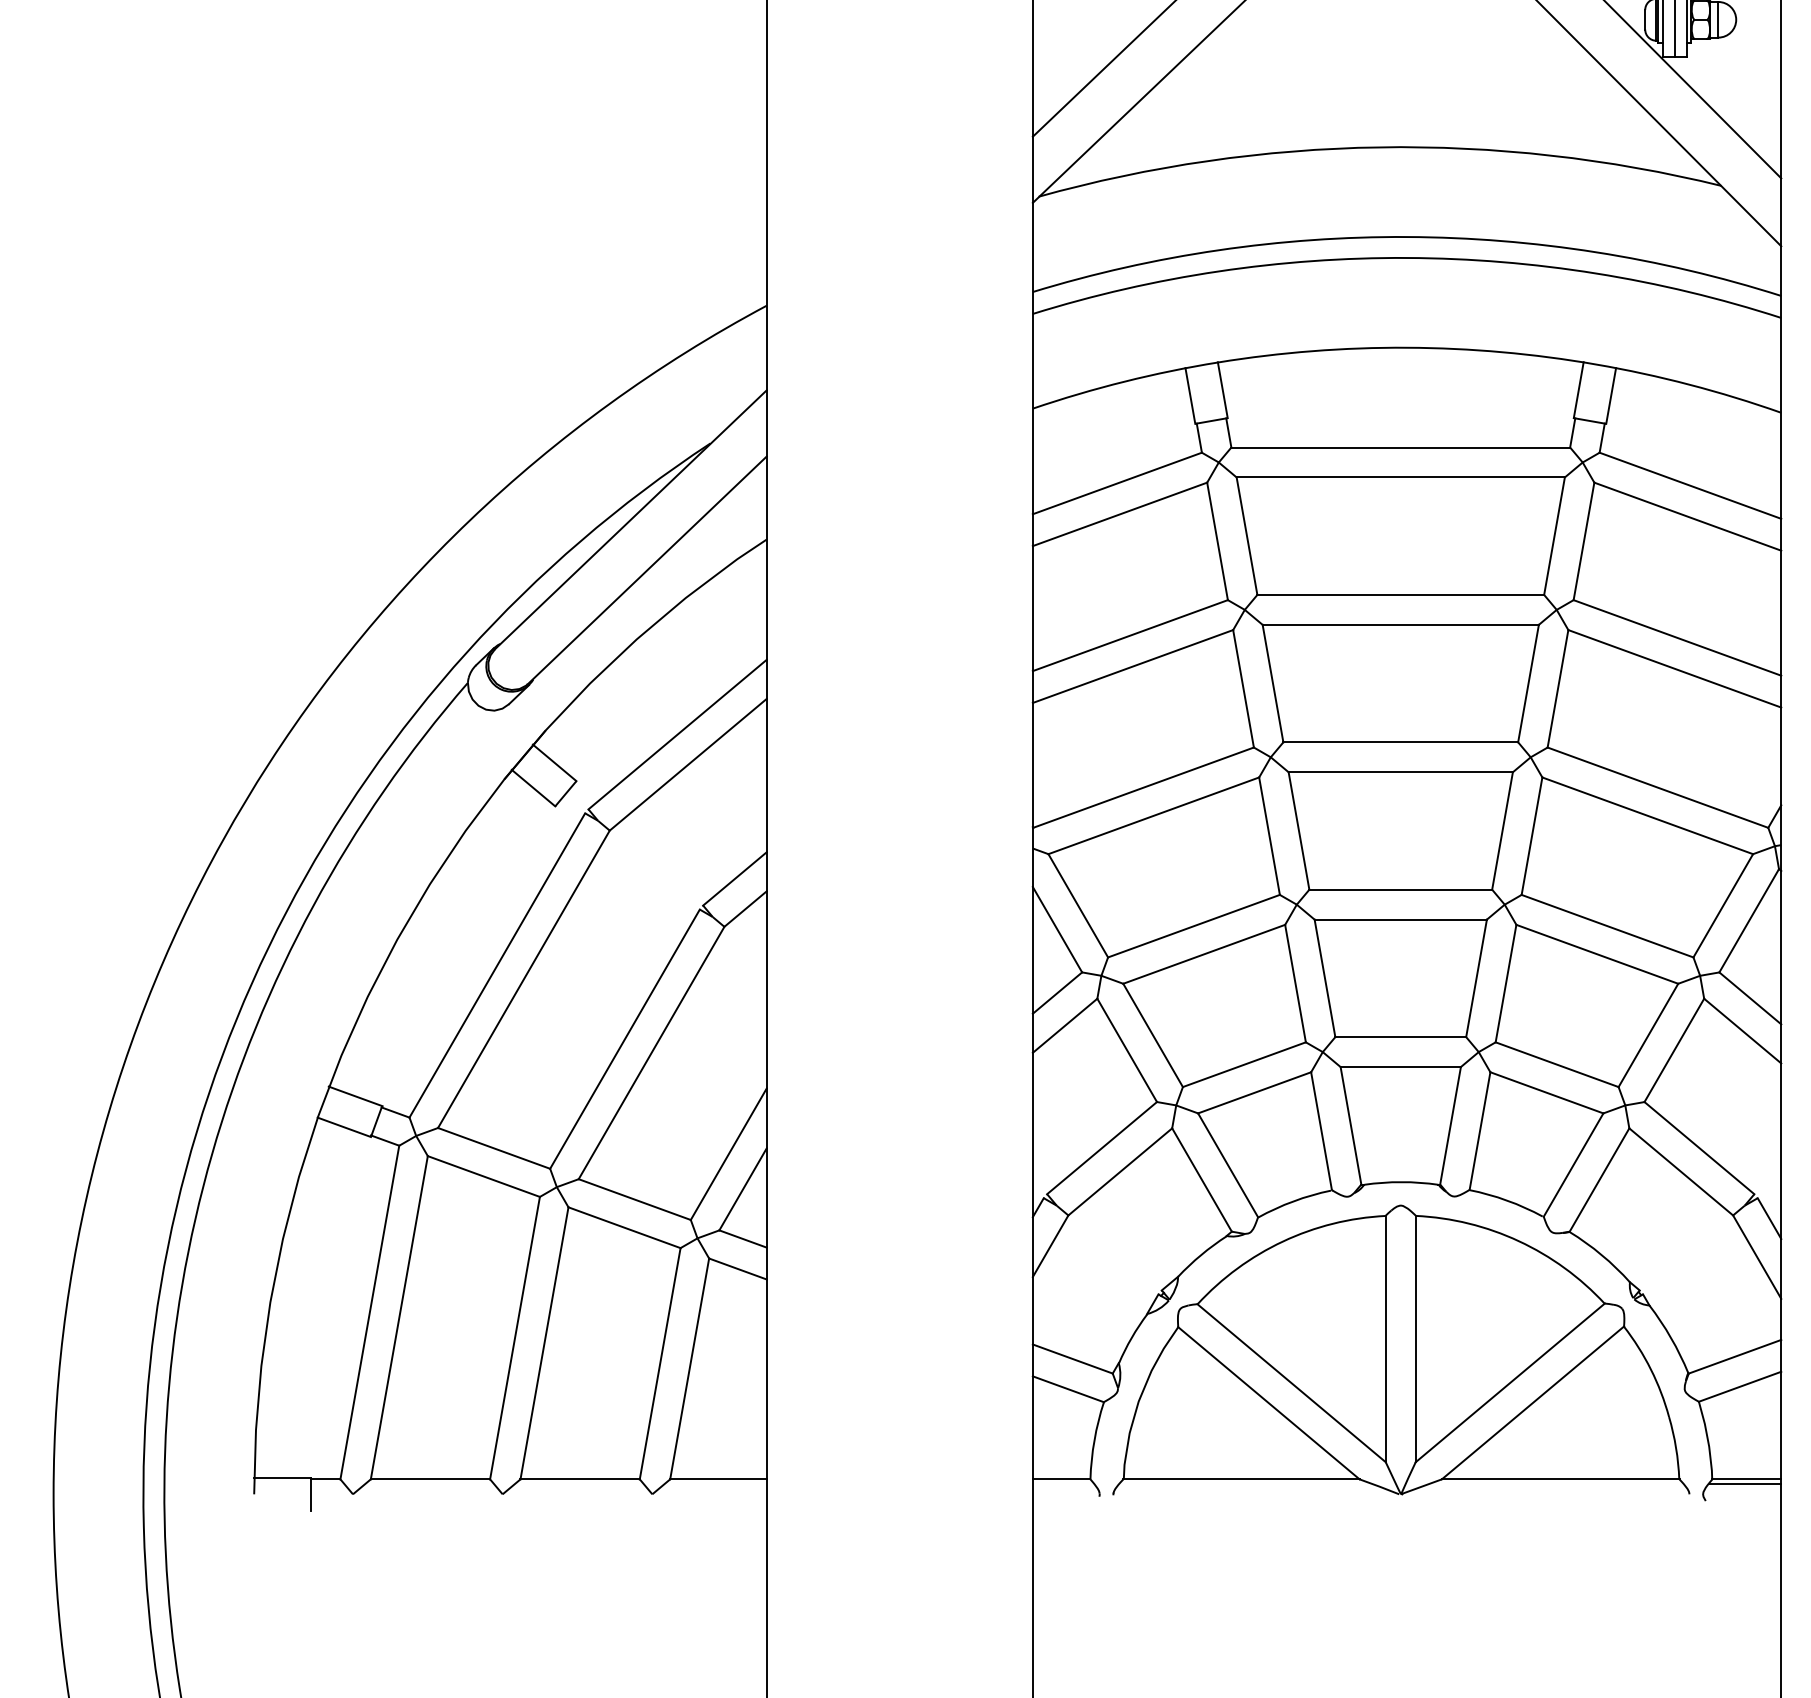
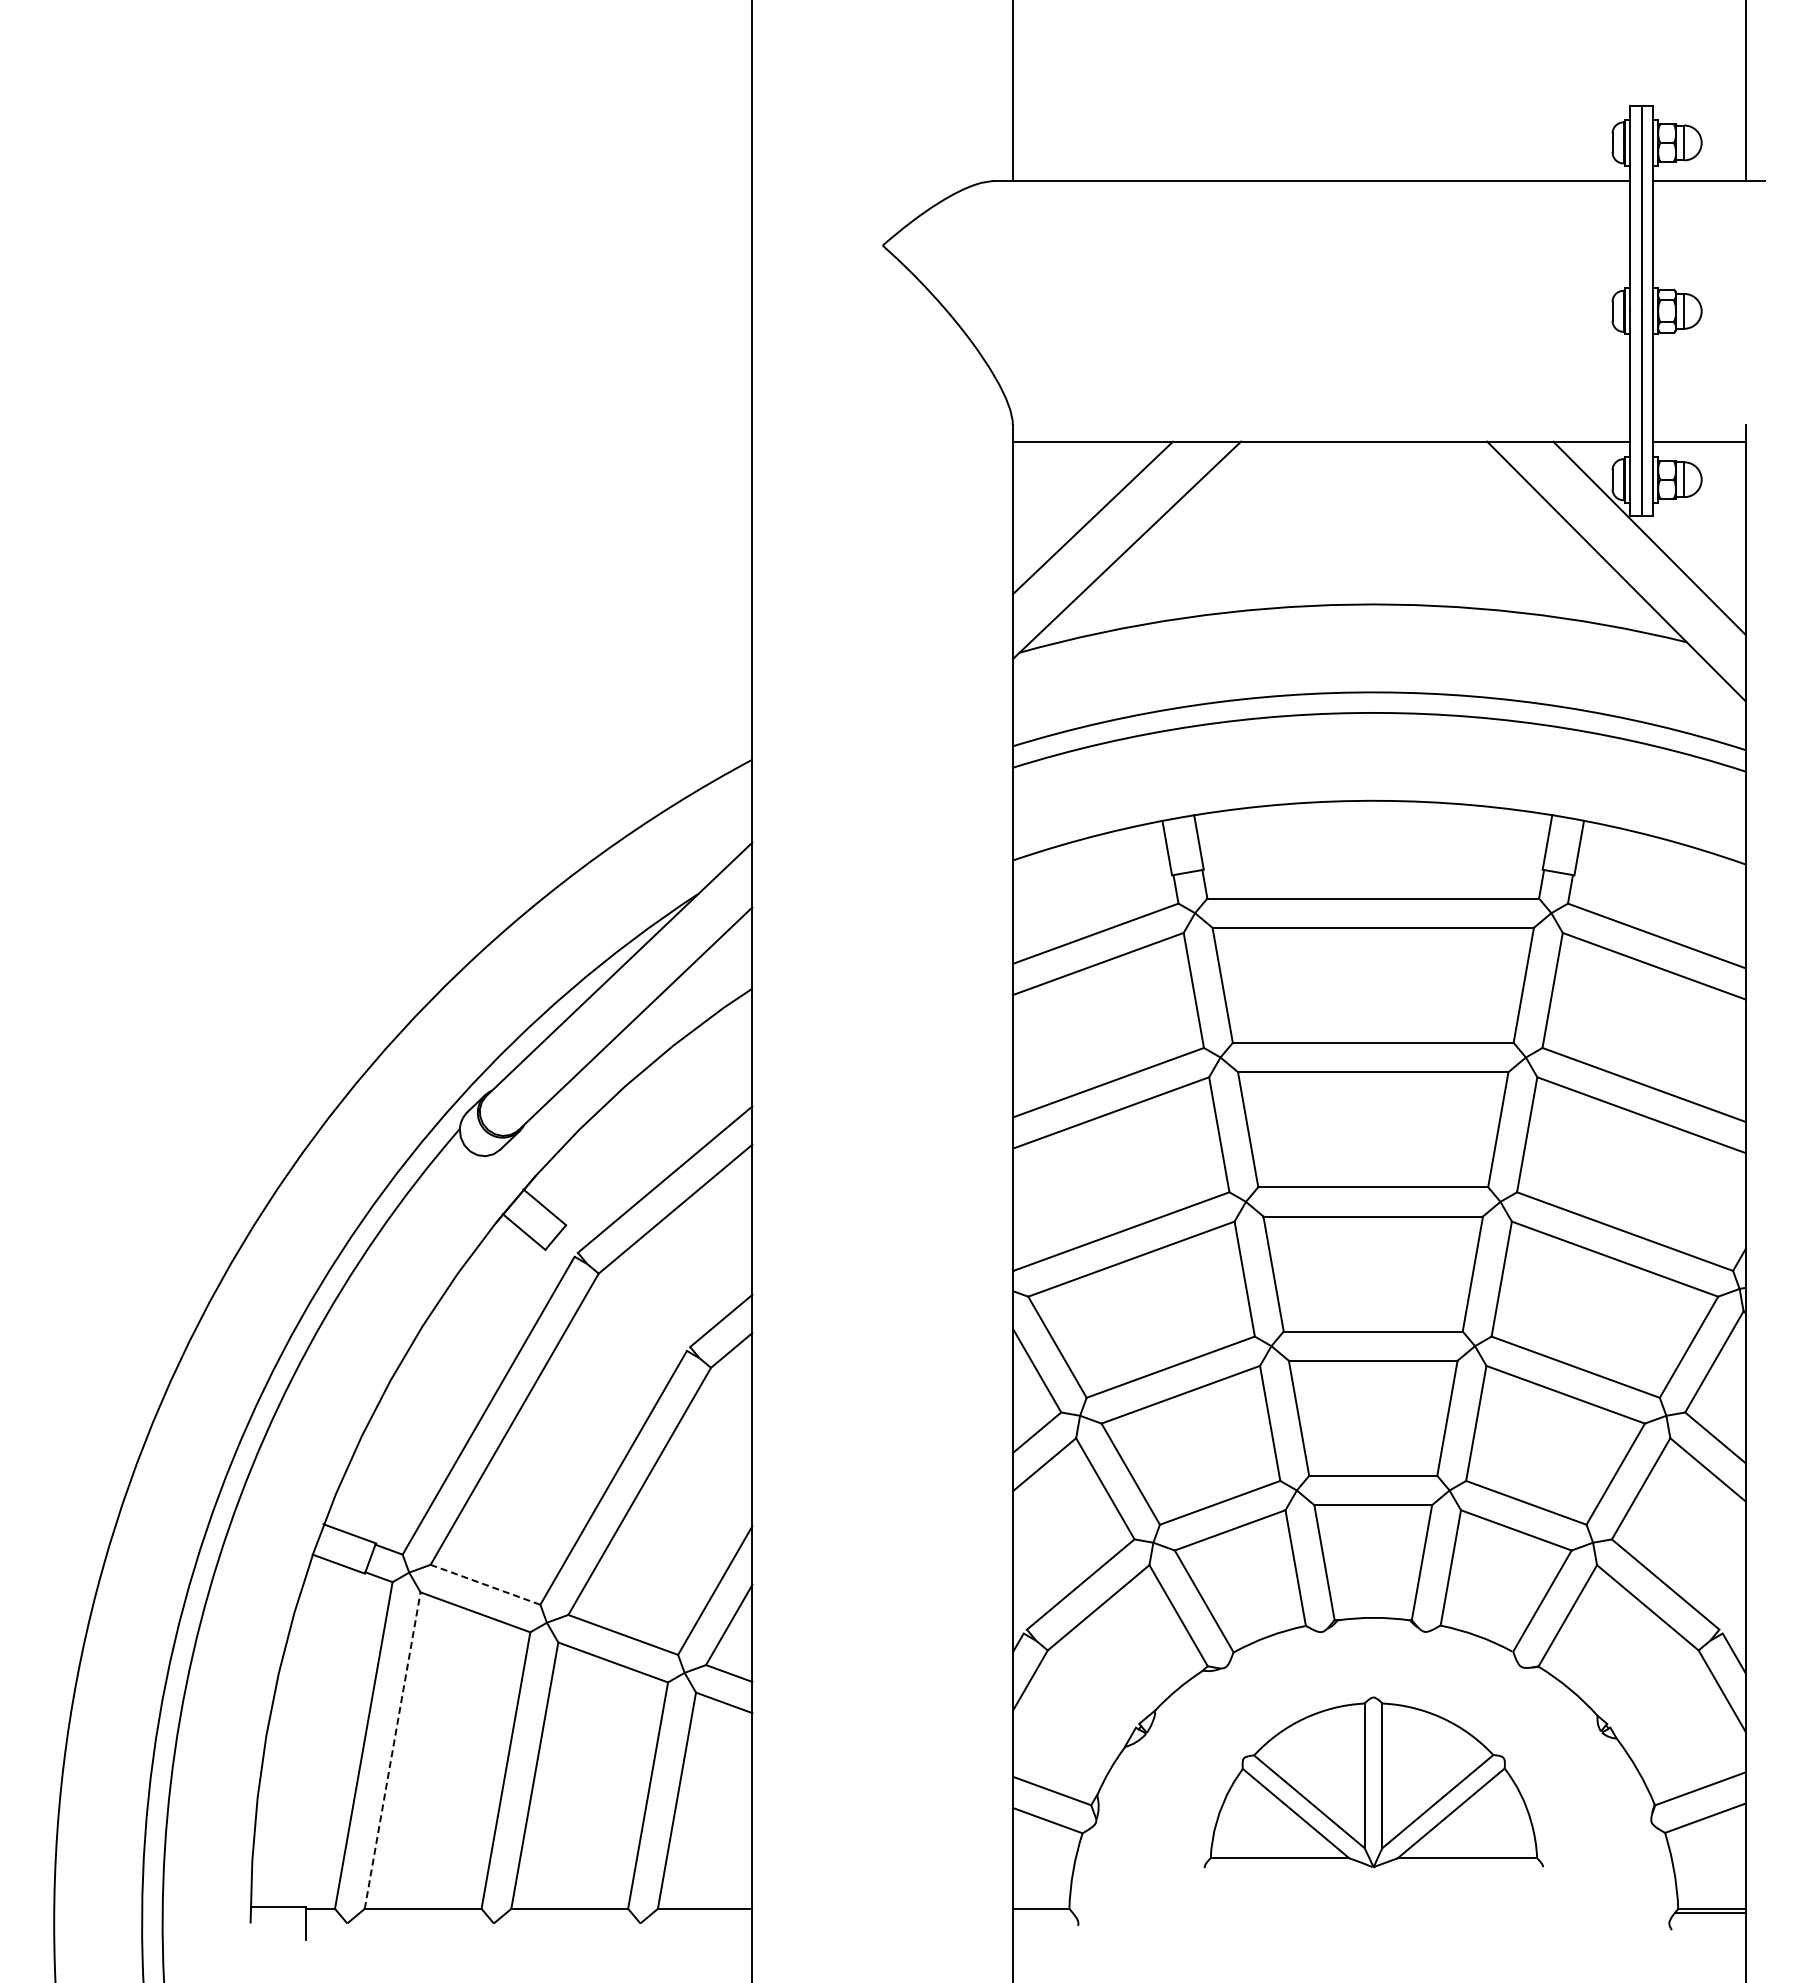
line: (494, 1148) -> (485, 1584), solid -> dashed
line: (399, 1317) -> (392, 1750), solid -> dashed
part: (1401, 1350) -> (1373, 1782), size x0.6

